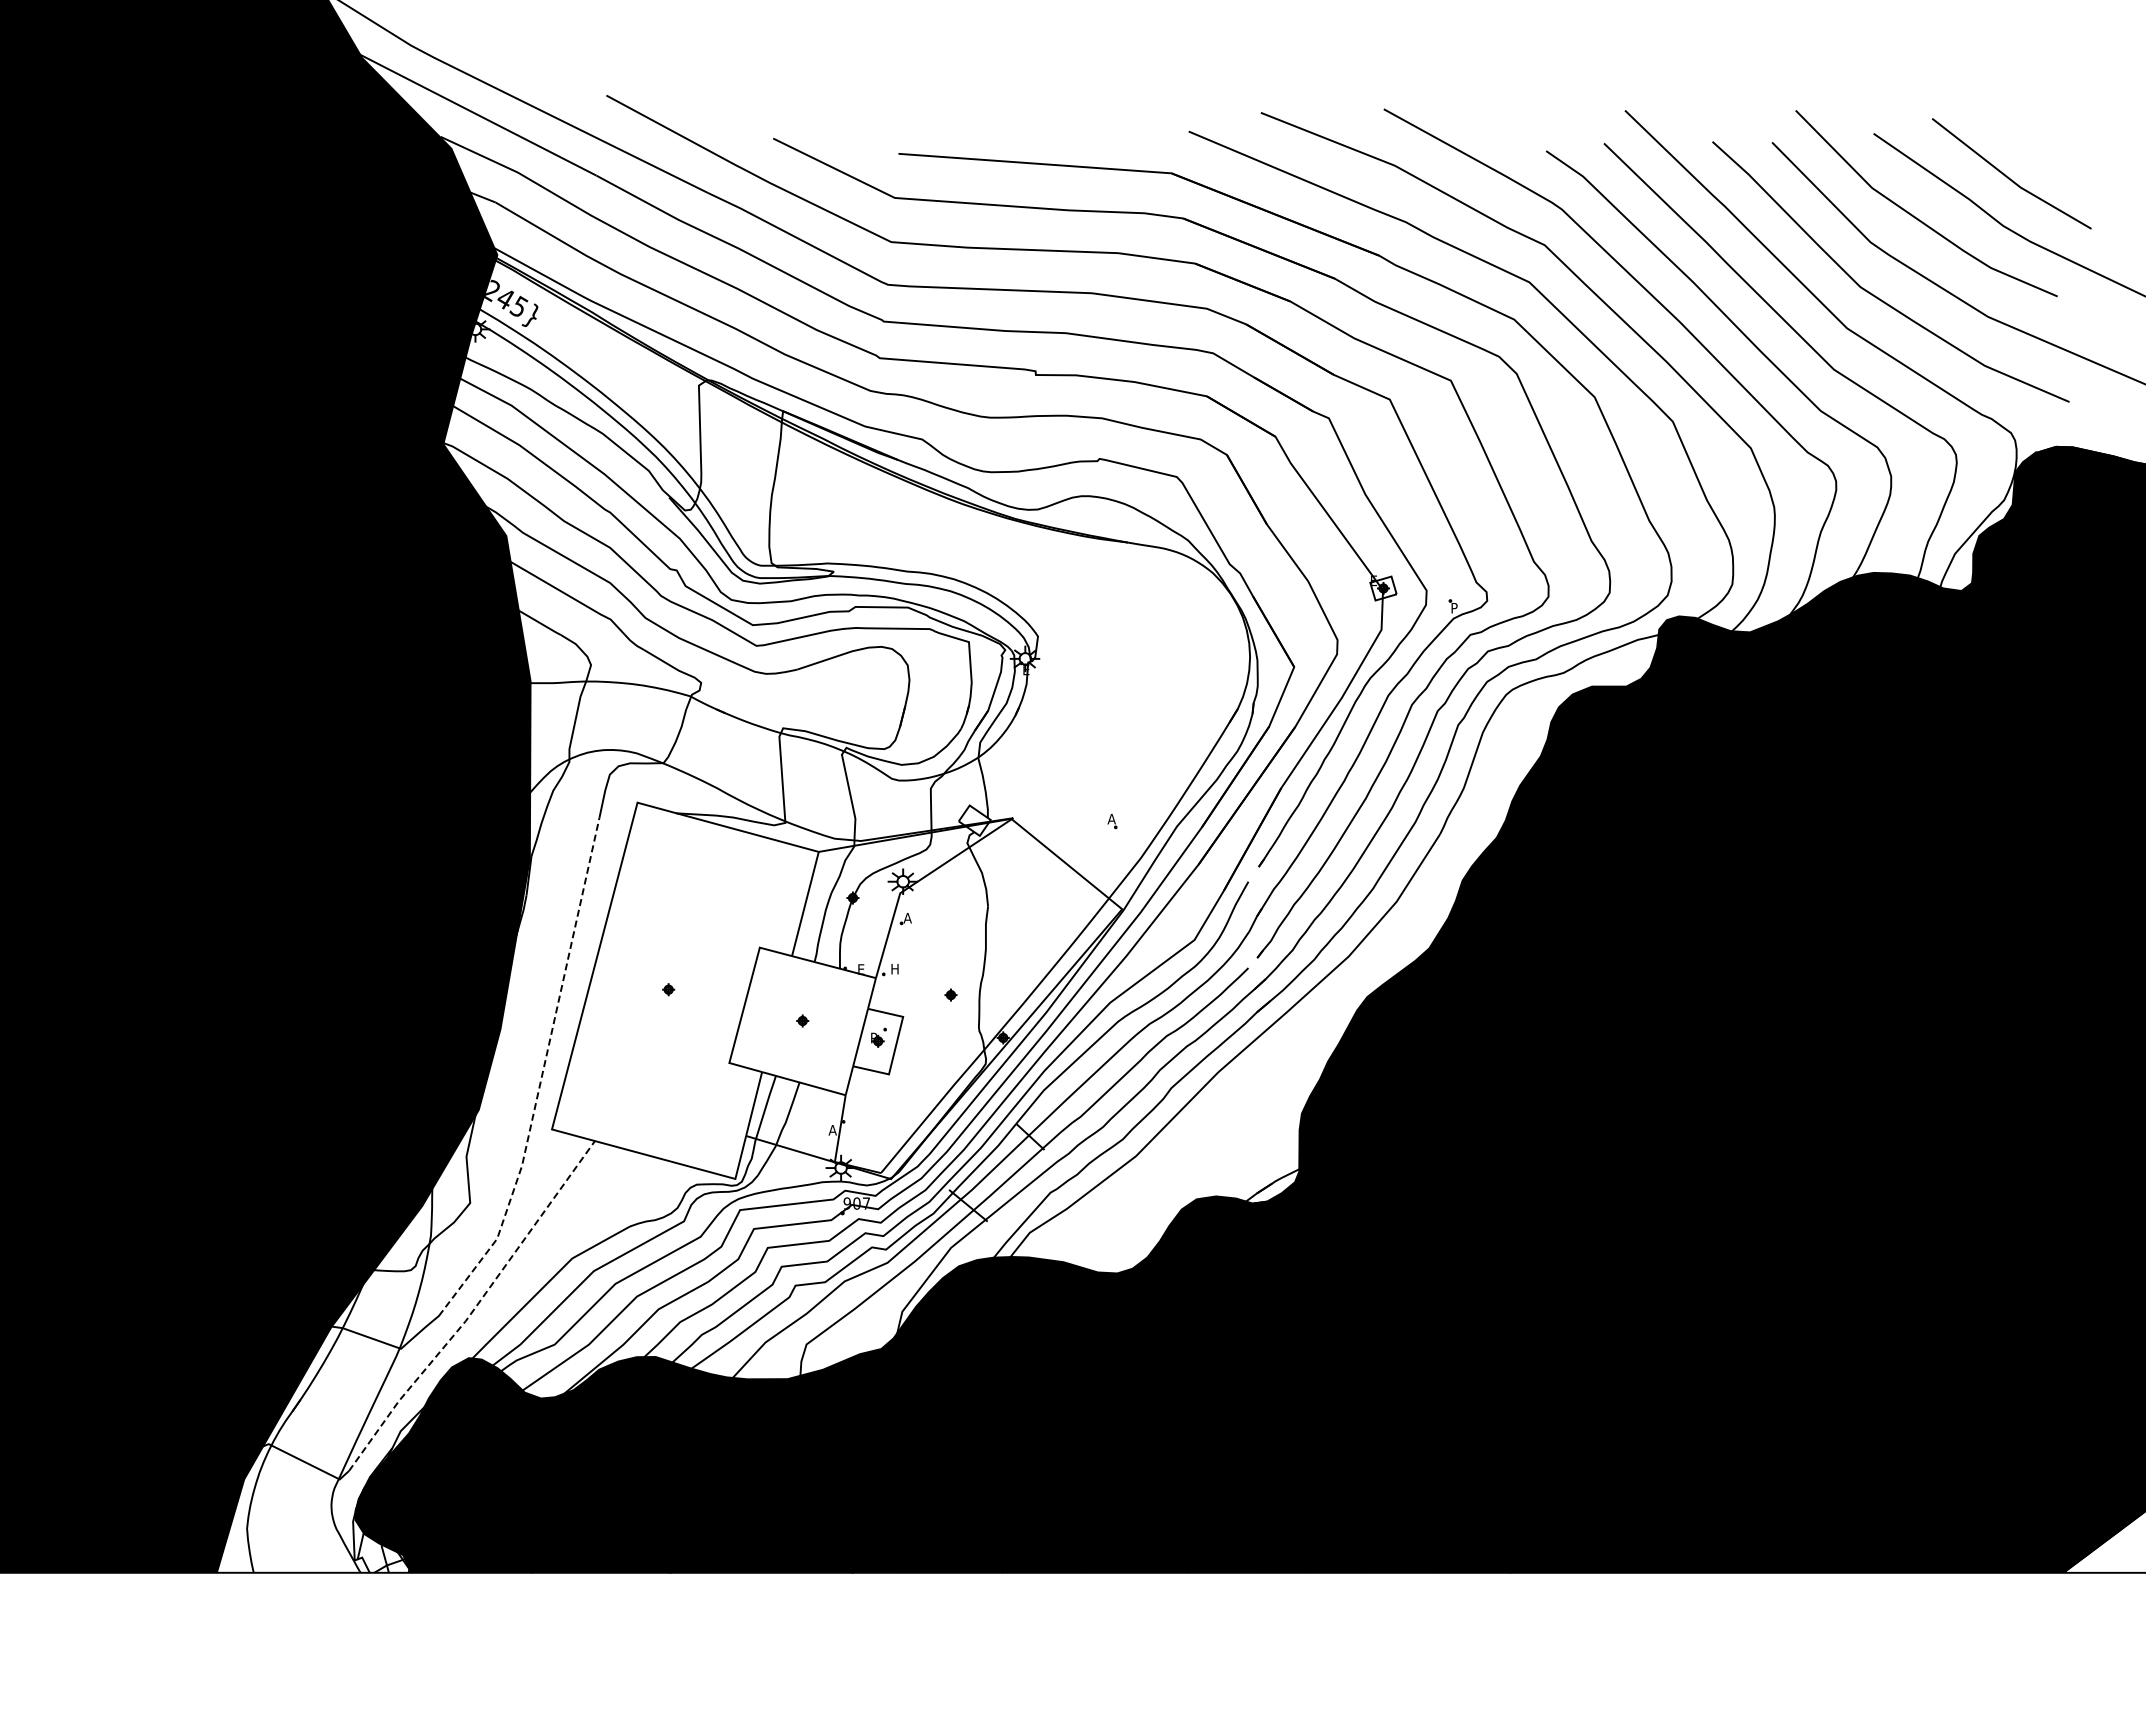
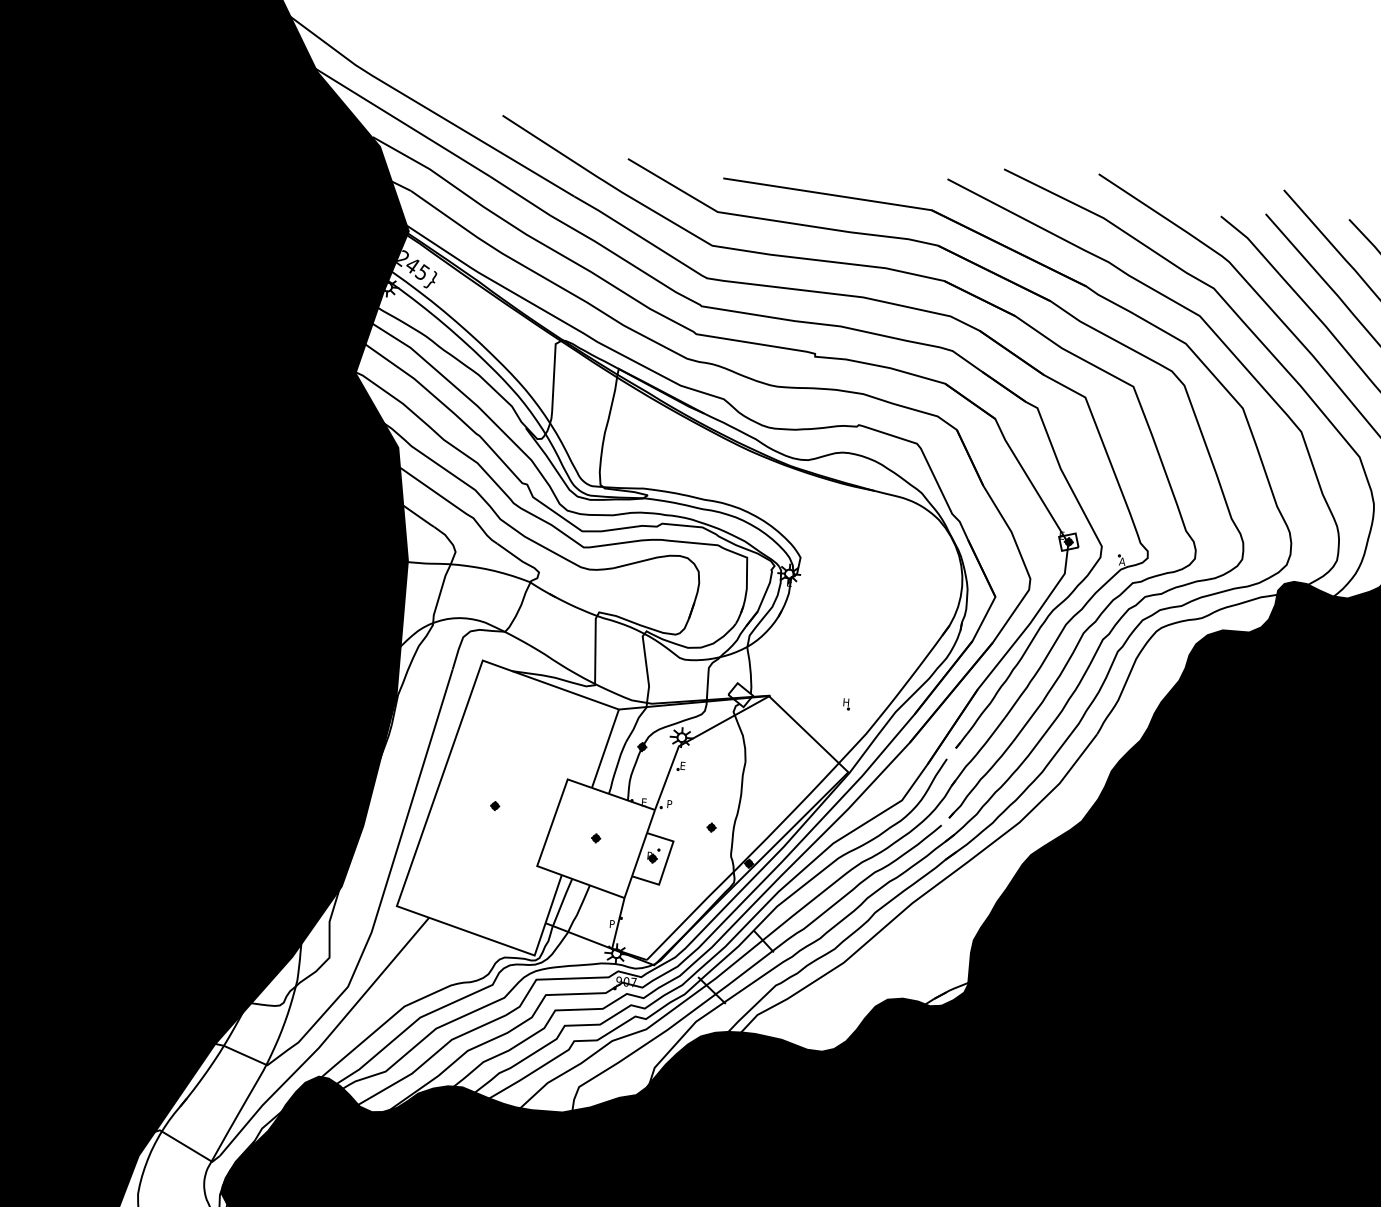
text: (1454, 608) -> (1122, 561), P -> A
text: (1111, 818) -> (845, 701), A -> H
text: (907, 918) -> (682, 766), A -> E
text: (895, 968) -> (670, 803), H -> P
line: (541, 1077) -> (392, 865), dashed -> solid
text: (832, 1130) -> (612, 924), A -> P
line: (474, 1309) -> (326, 1039), dashed -> solid

